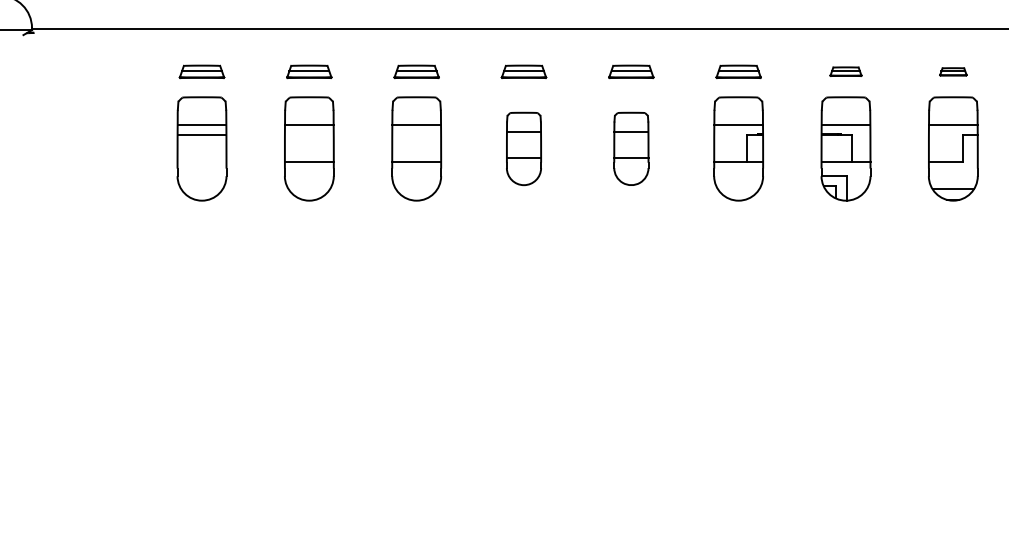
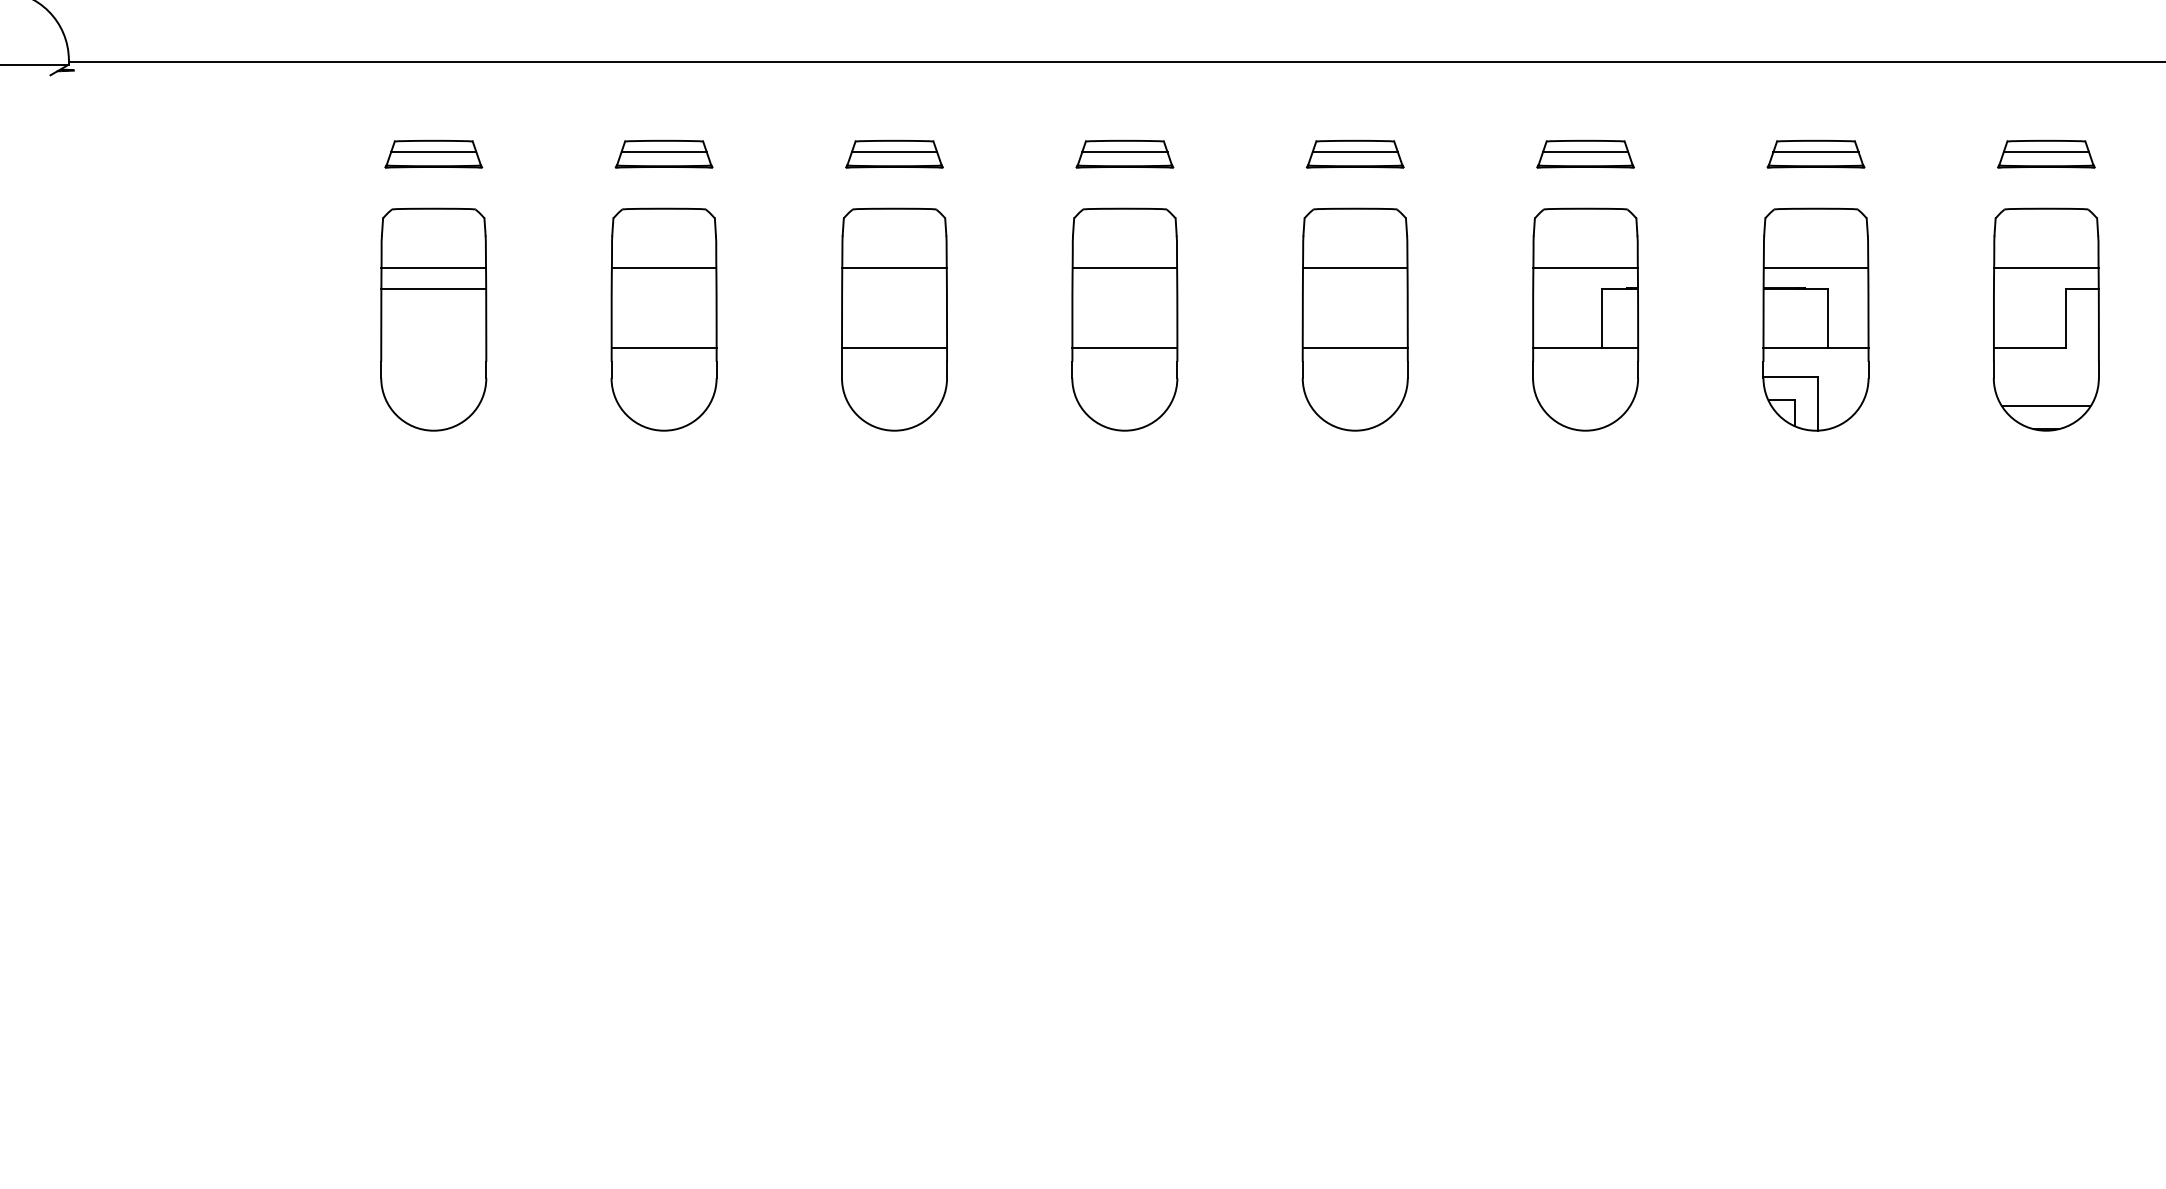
part: (845, 71) -> (1814, 153), size x1.43
part: (953, 71) -> (2046, 153), size x1.67
part: (523, 148) -> (1123, 318), size x1.43
part: (631, 148) -> (1355, 318), size x1.43

